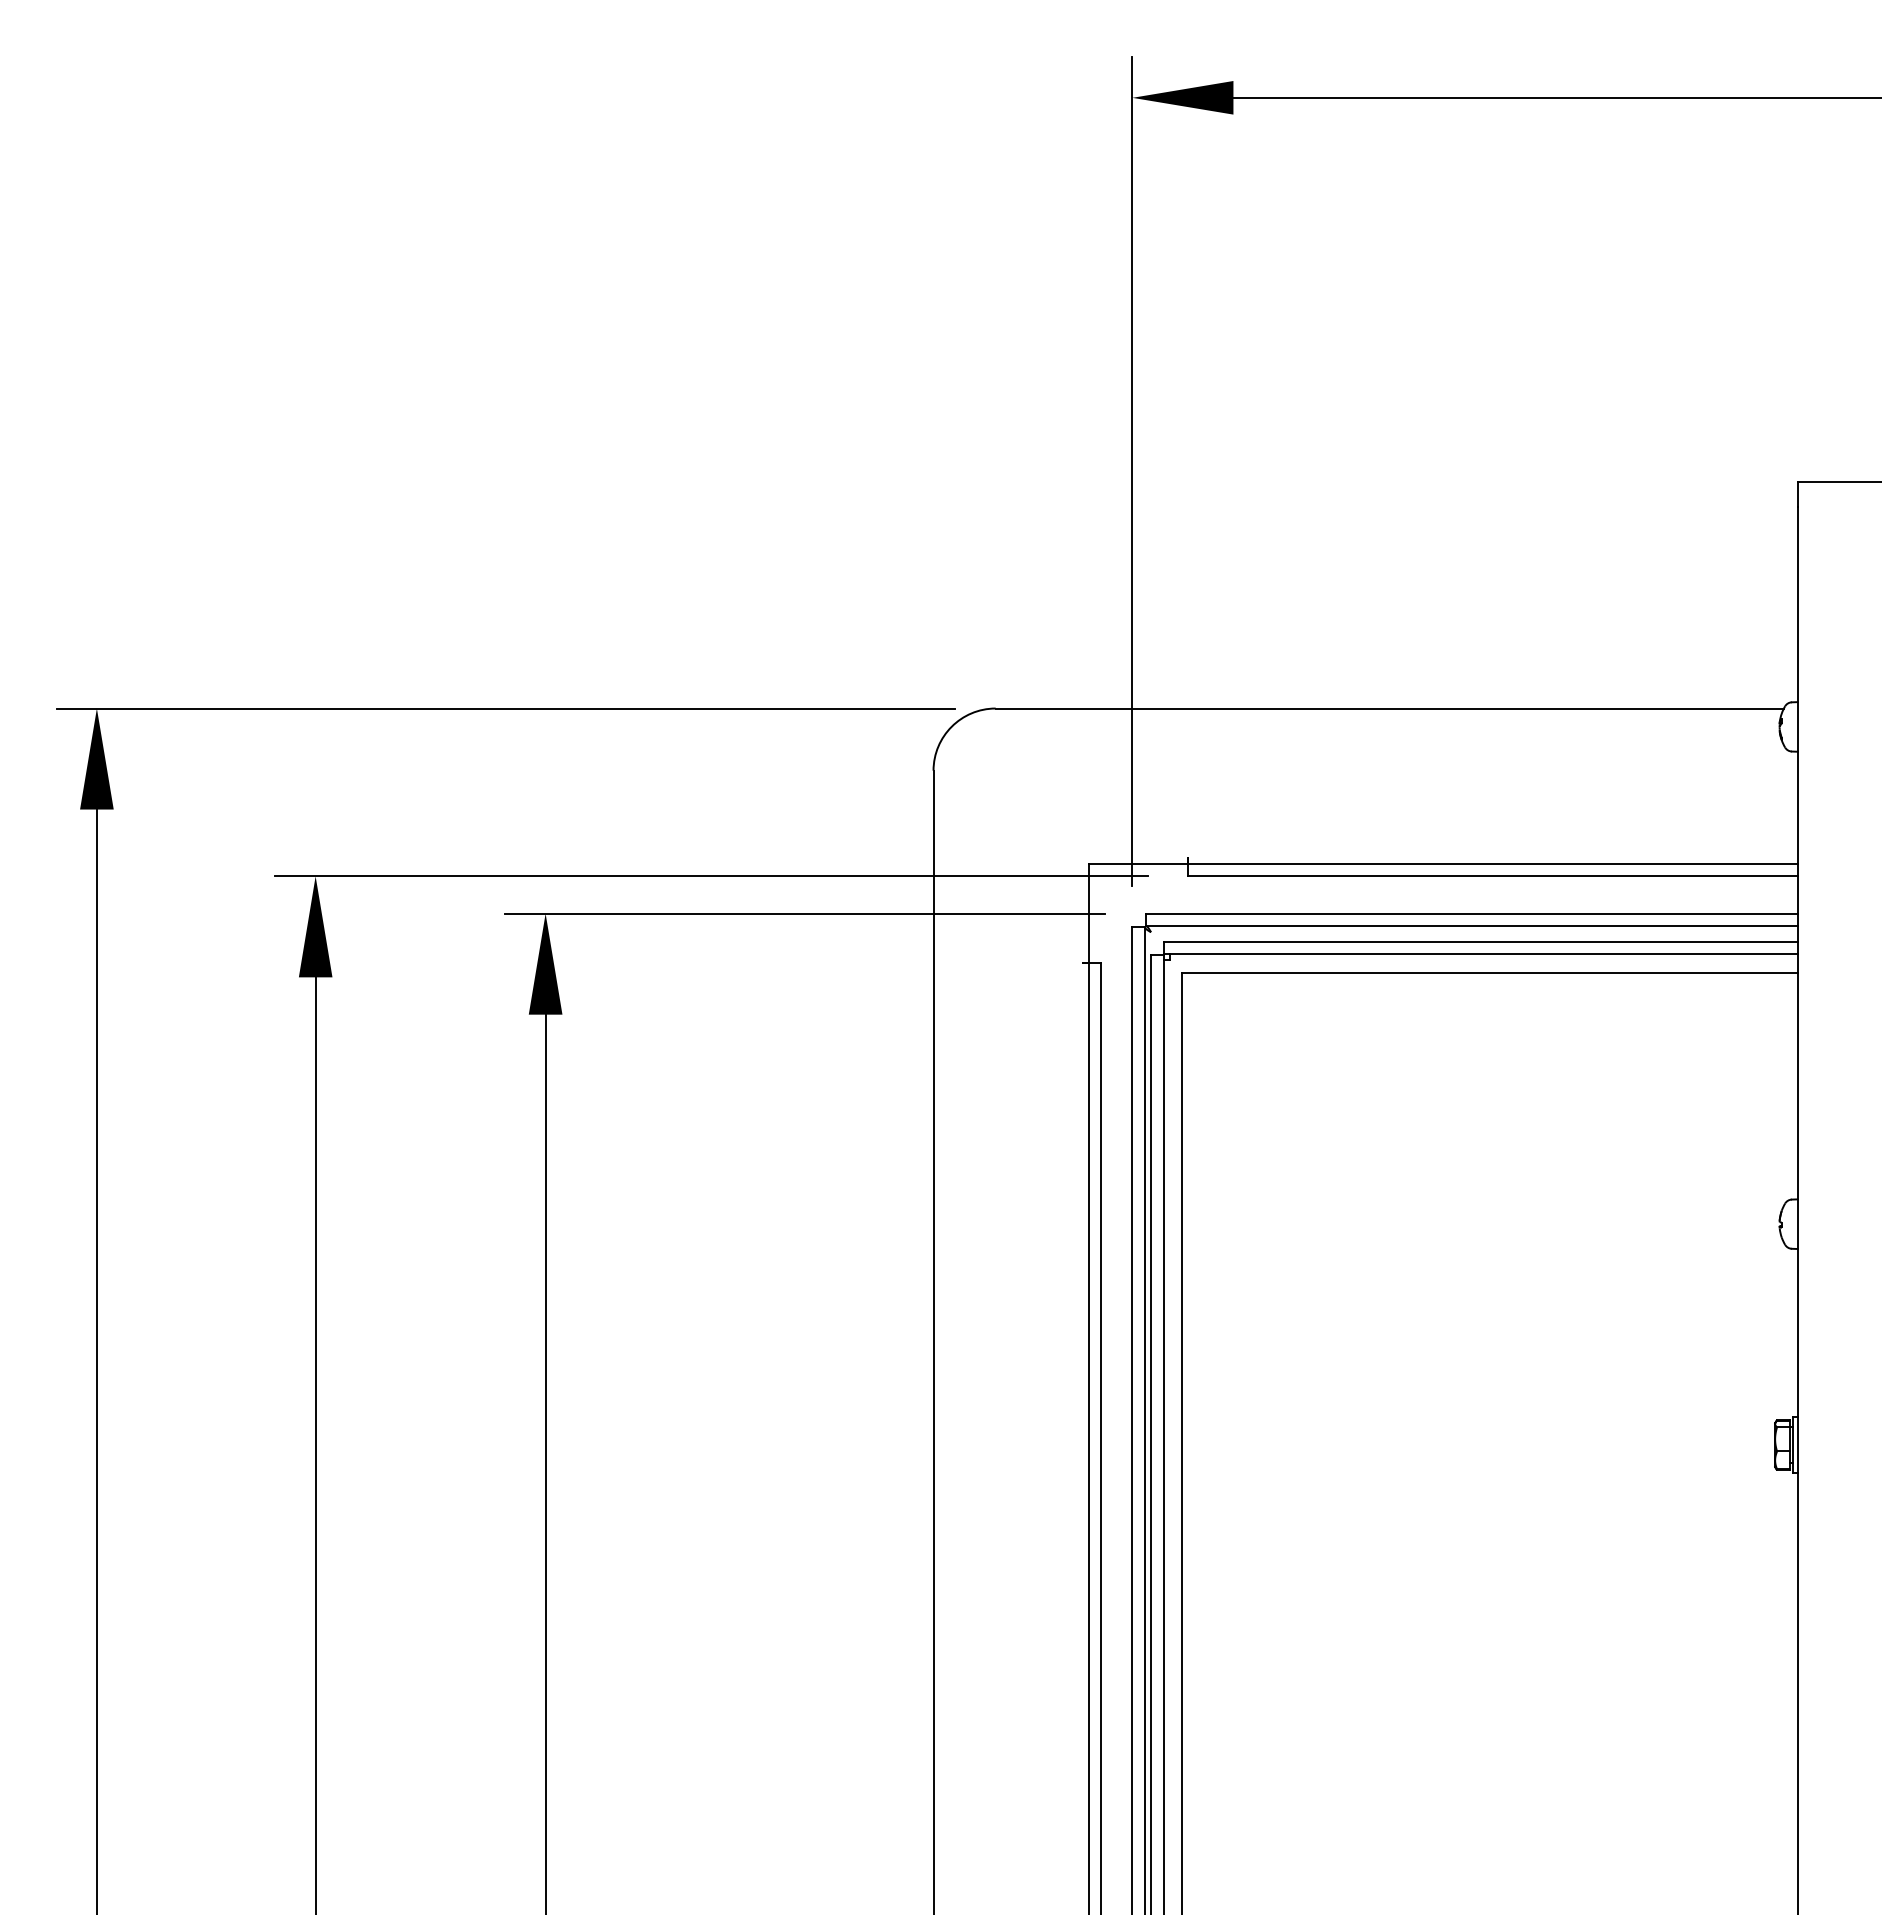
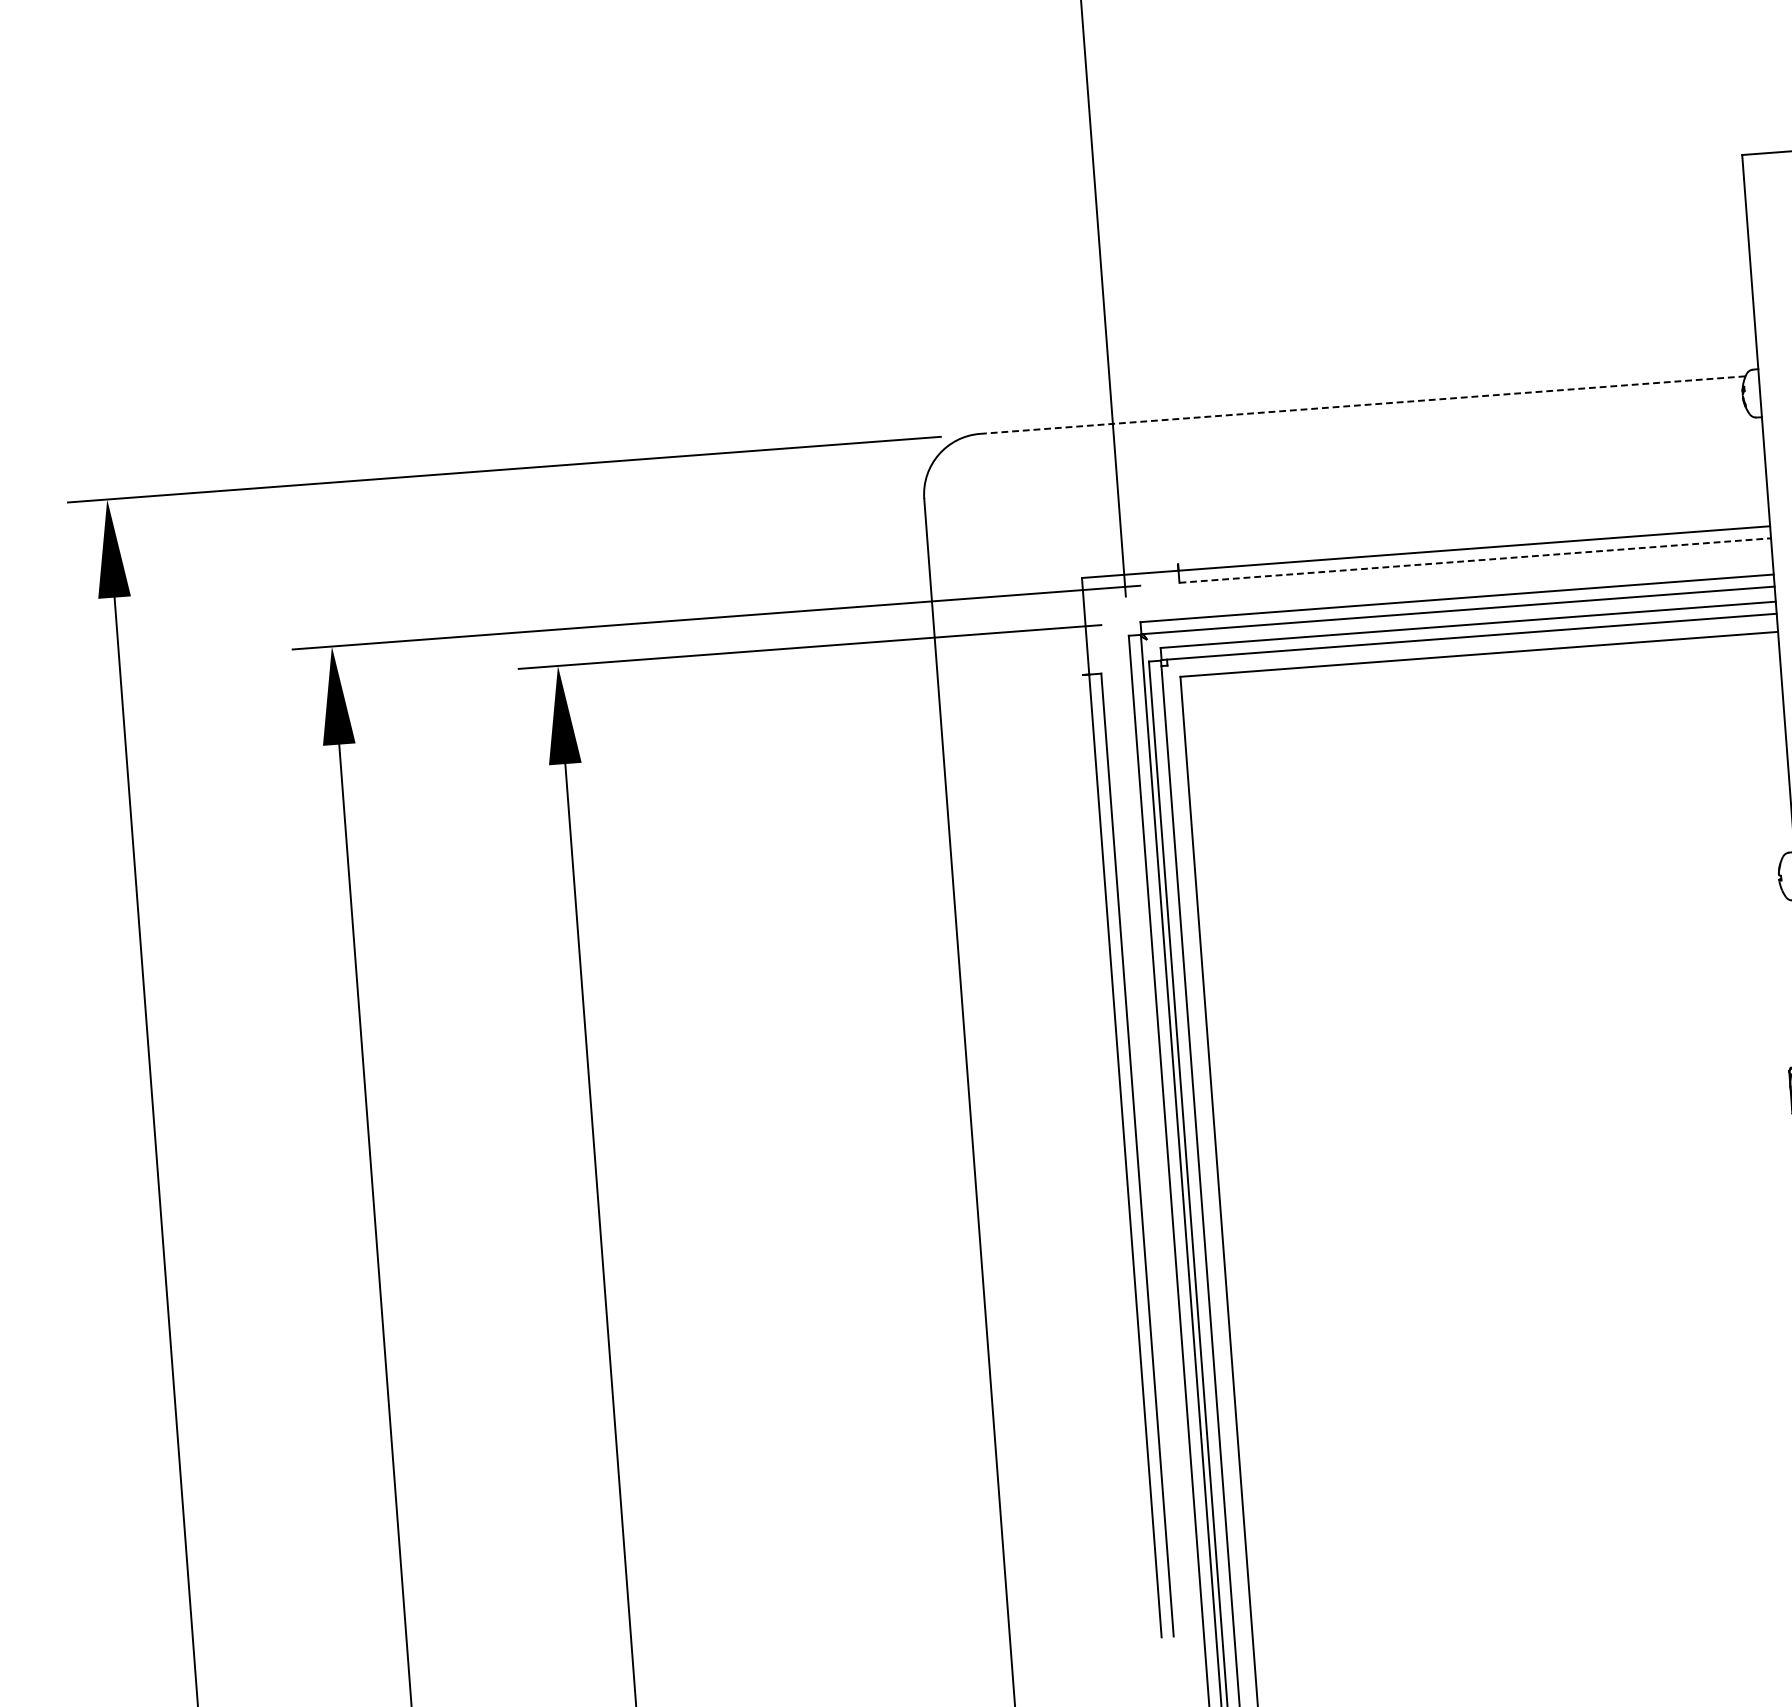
line: (1390, 708) -> (1363, 405), solid -> dashed
line: (1492, 876) -> (1474, 560), solid -> dashed

